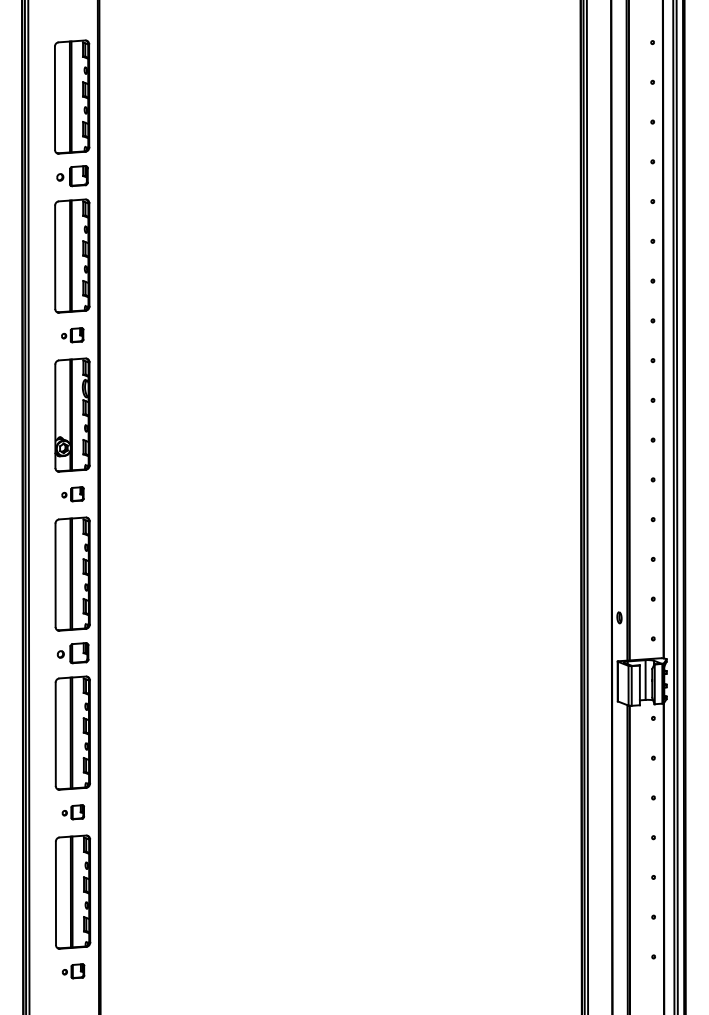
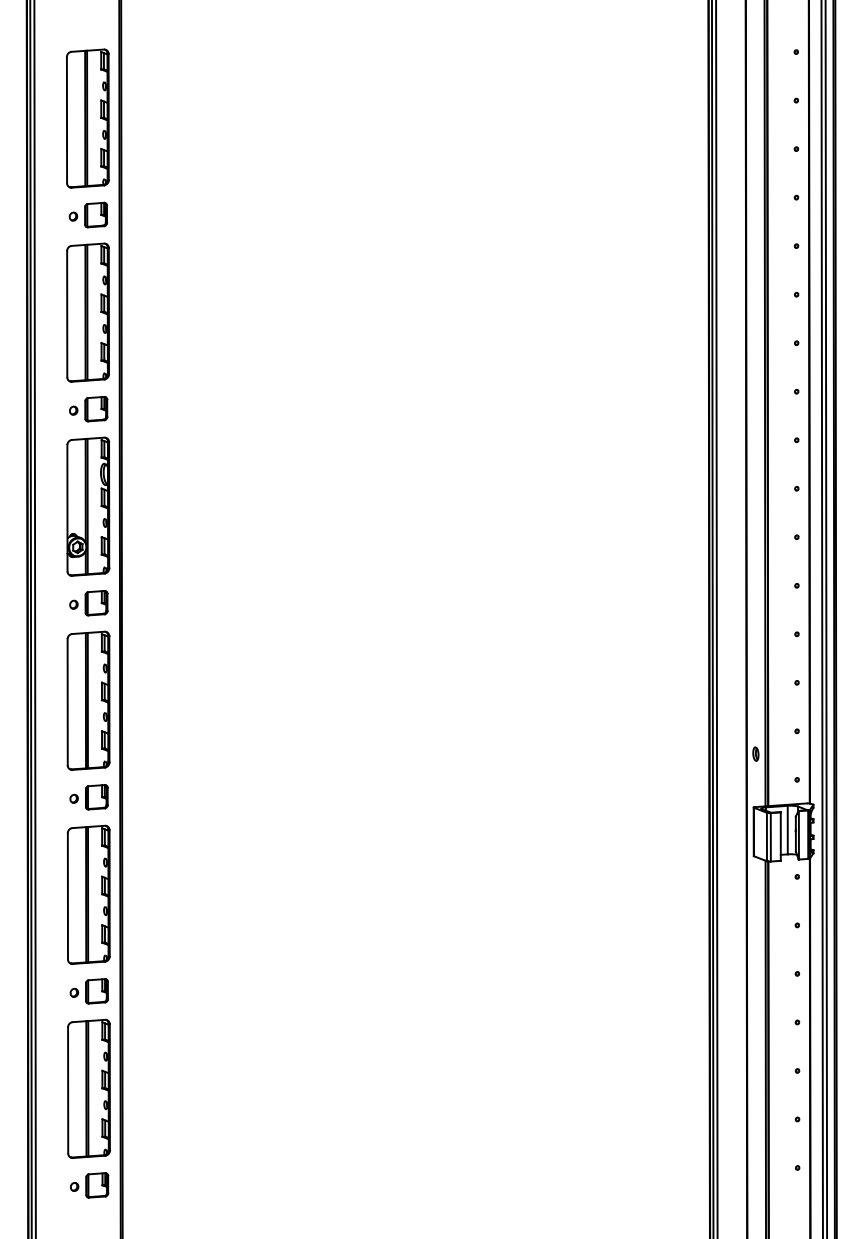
part: (72, 335) -> (88, 409), size x1.43
part: (72, 494) -> (88, 603), size x1.43
part: (73, 812) -> (89, 991), size x1.43
part: (73, 971) -> (89, 1185), size x1.43

